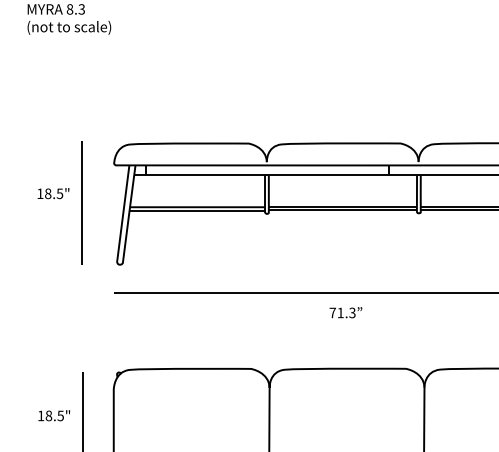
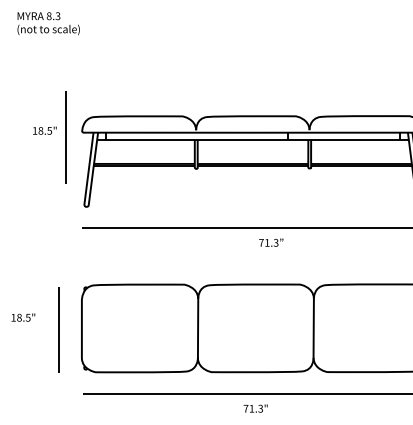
part: (59, 202) -> (49, 137), moved
text: (346, 312) -> (271, 242), moved
text: (54, 415) -> (23, 317), moved

